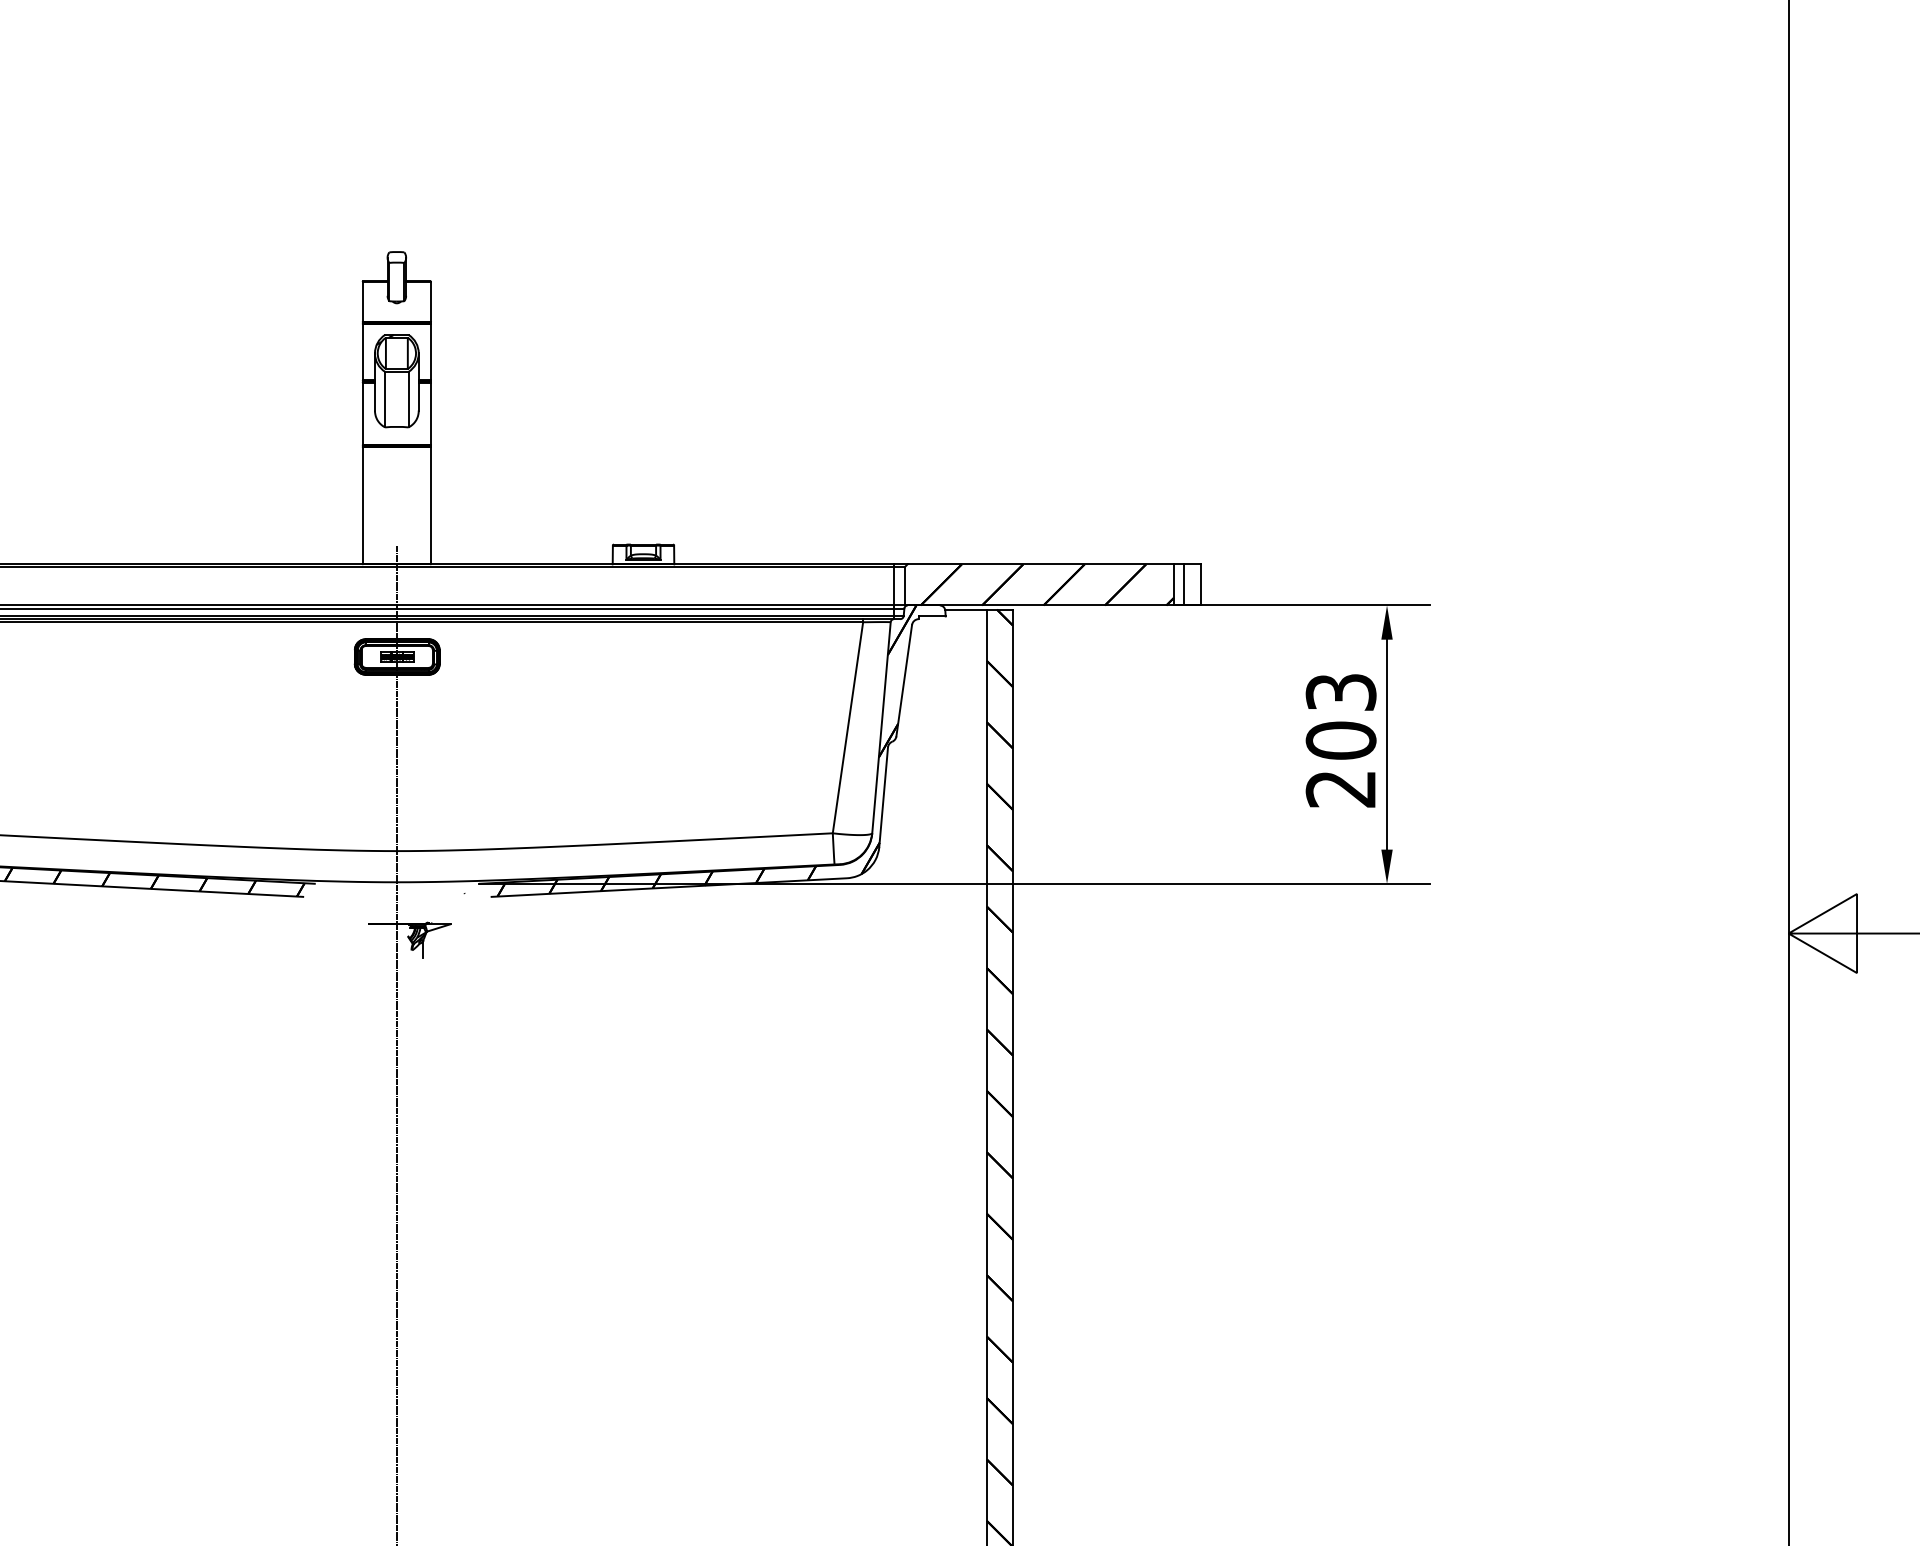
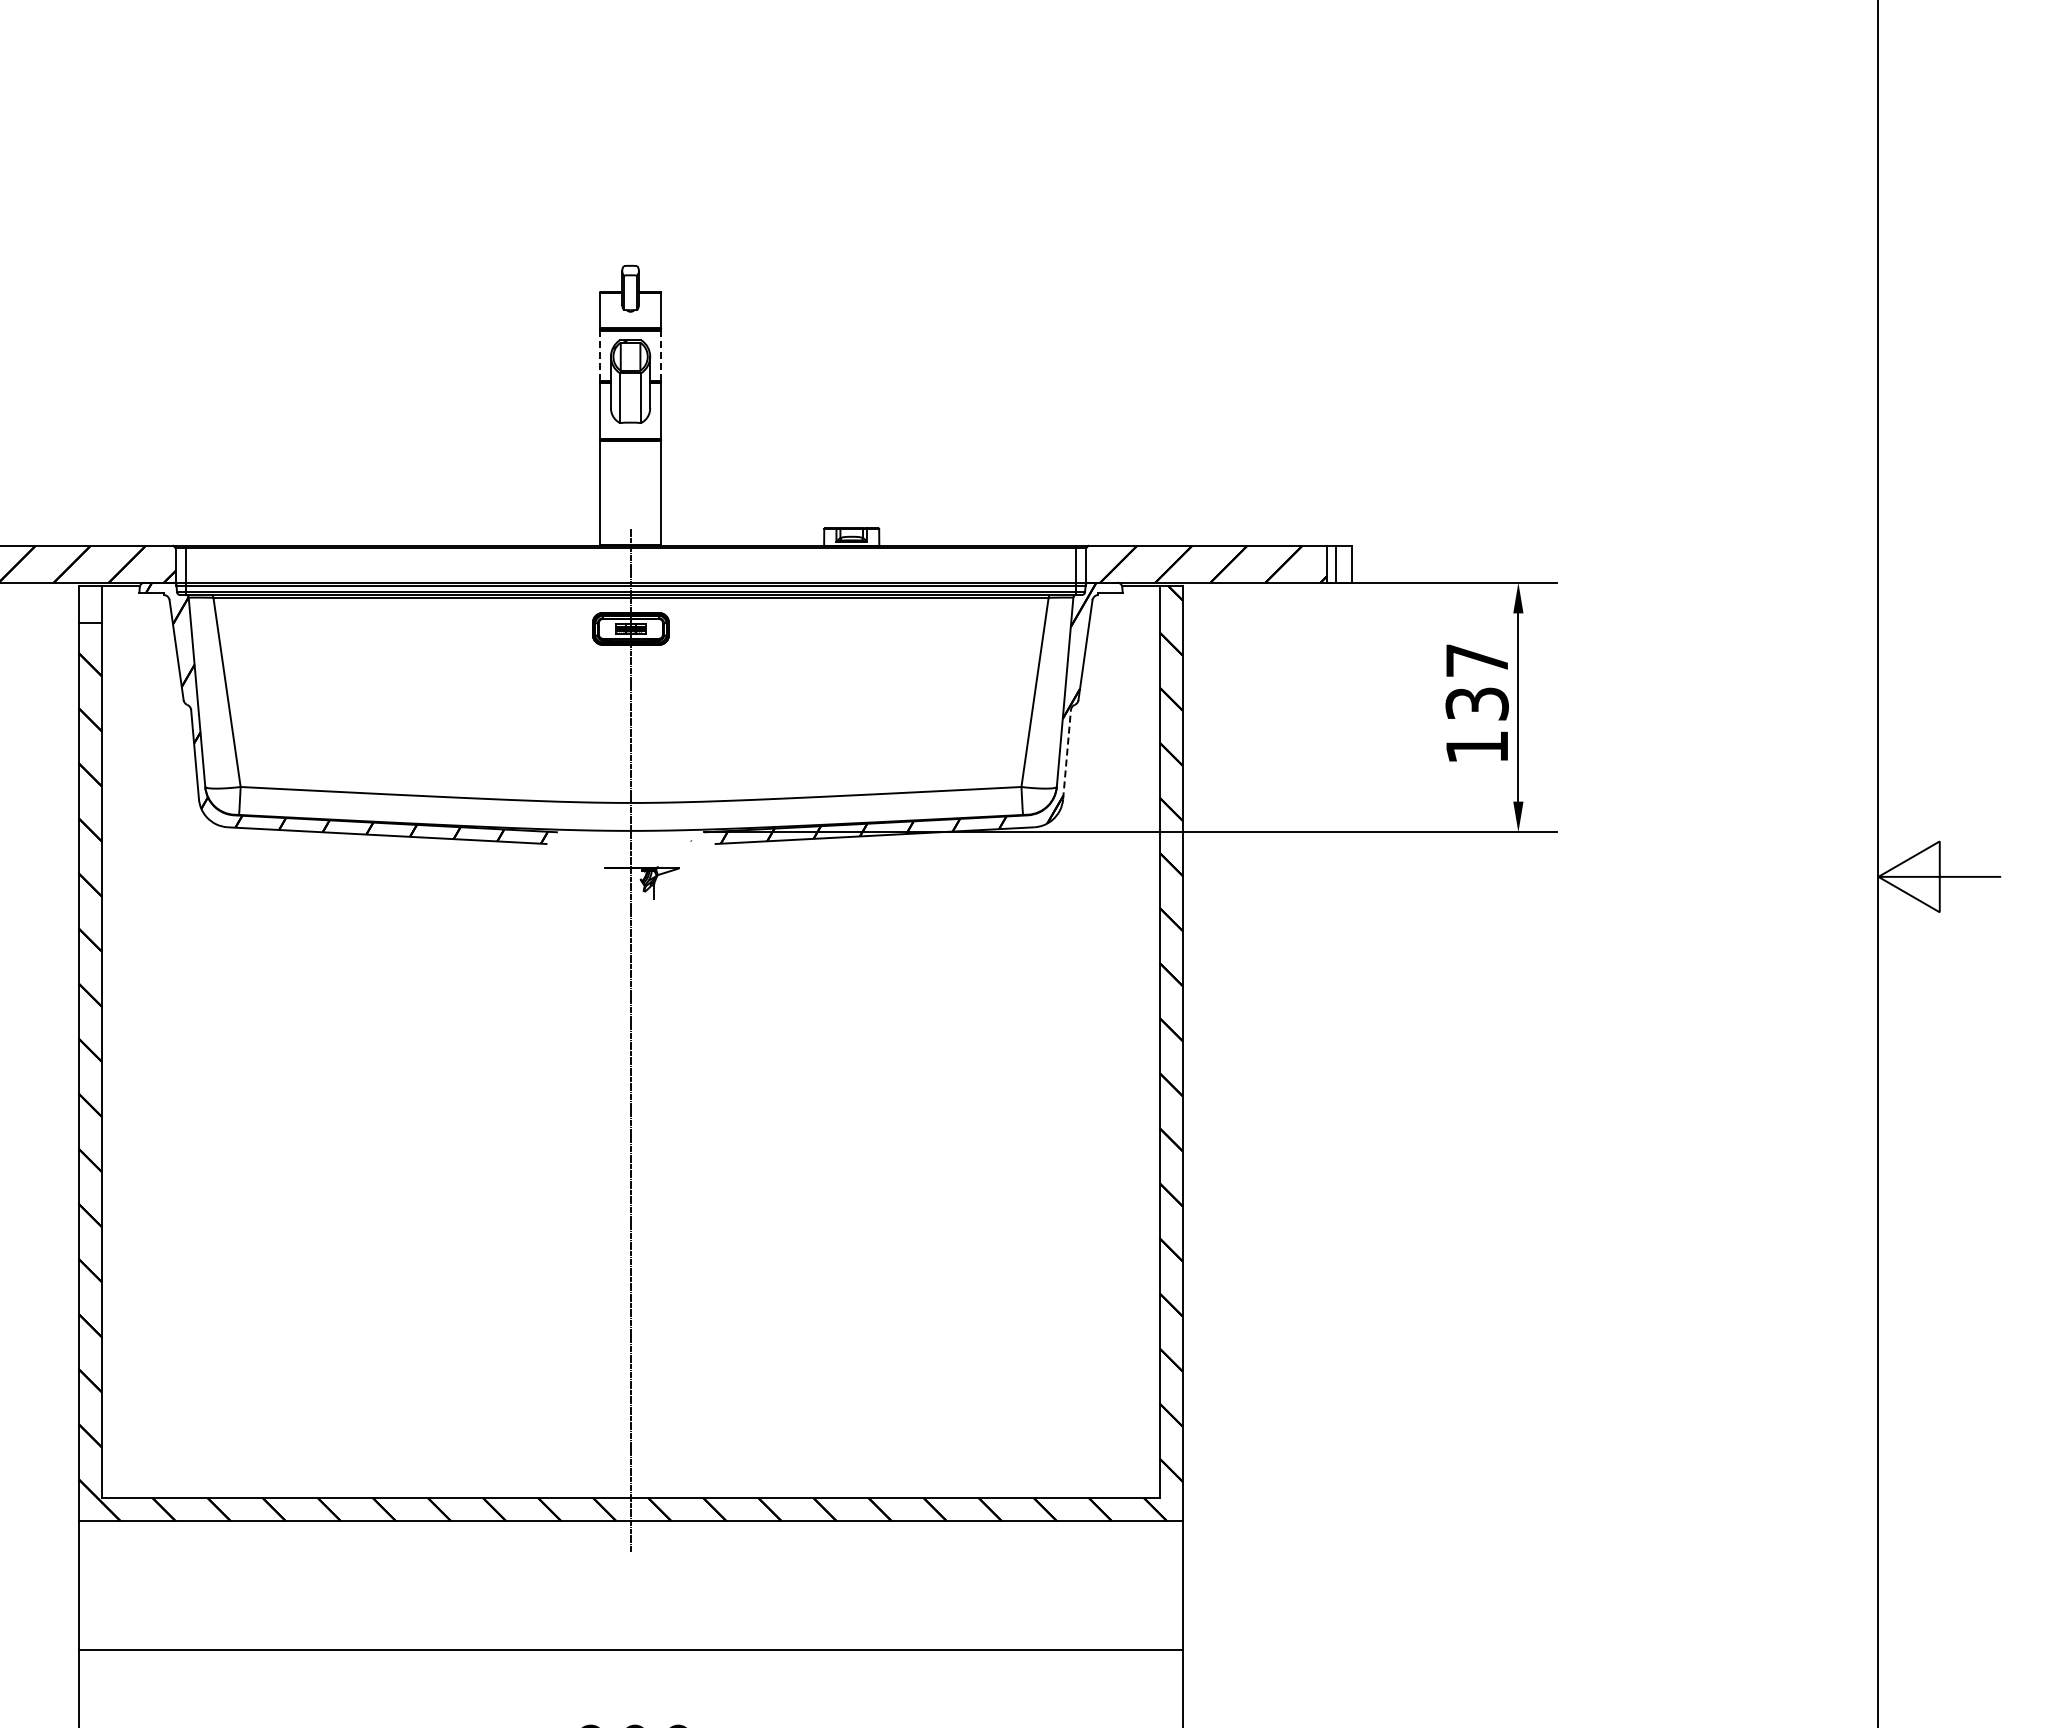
line: (362, 352) -> (599, 355), solid -> dashed
line: (431, 352) -> (661, 355), solid -> dashed
text: (1340, 740) -> (1476, 703), 203 -> 137
line: (884, 797) -> (1067, 754), solid -> dashed

